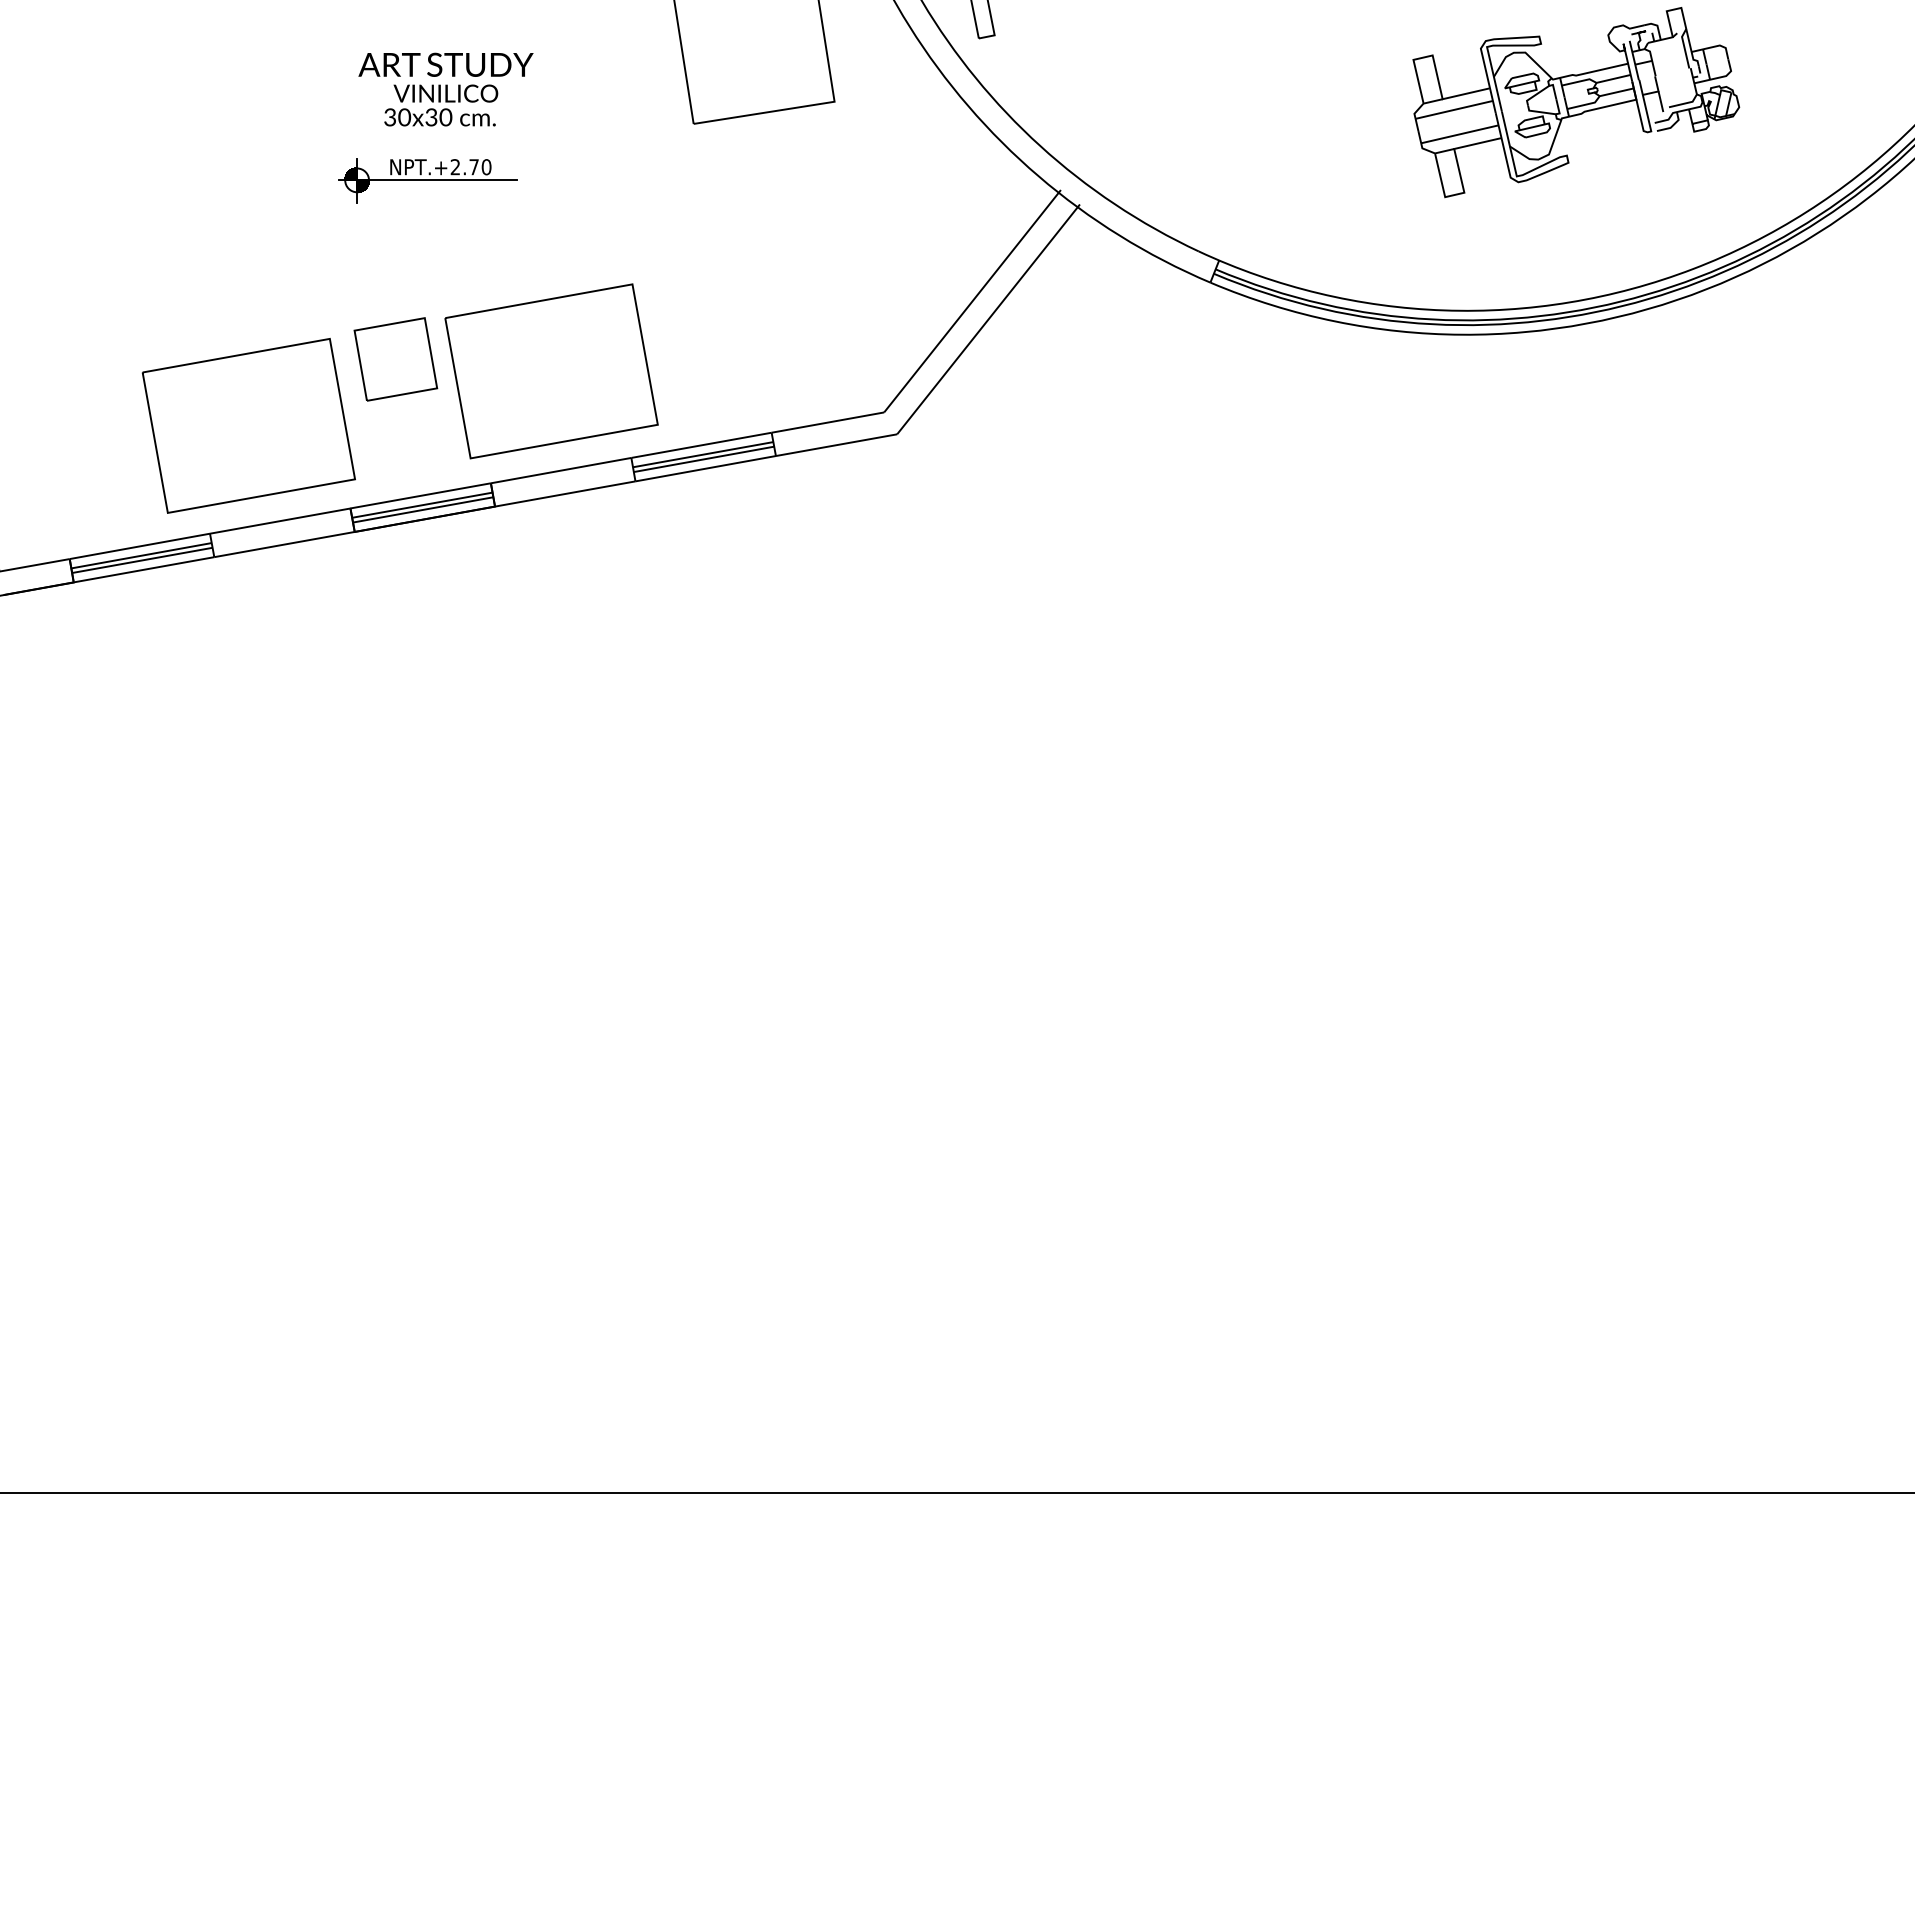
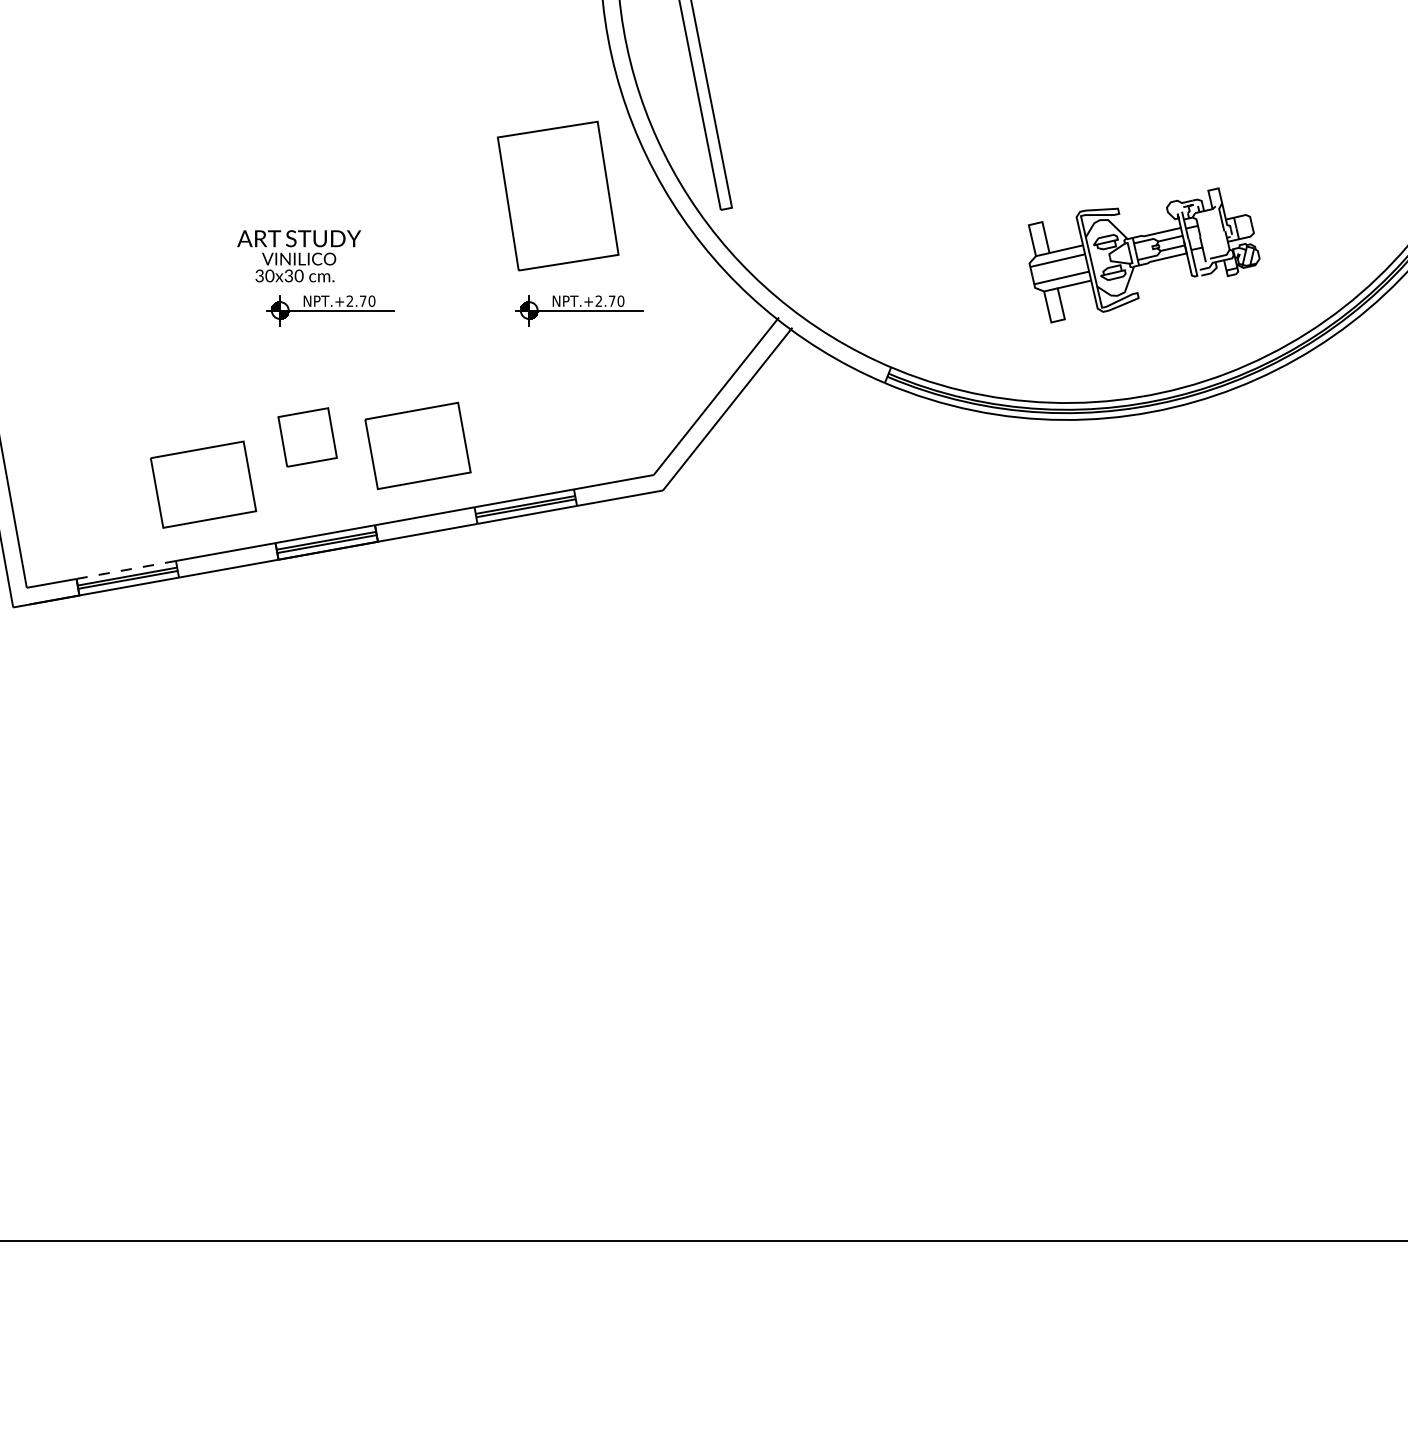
text: (446, 89) -> (299, 256), moved
part: (779, 180) -> (579, 310), added
part: (550, 370) -> (417, 445), size x0.7
part: (248, 425) -> (203, 484), size x0.7
line: (140, 545) -> (126, 569), solid -> dashed

